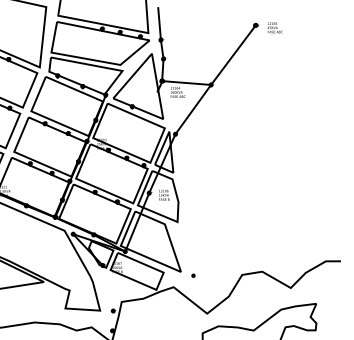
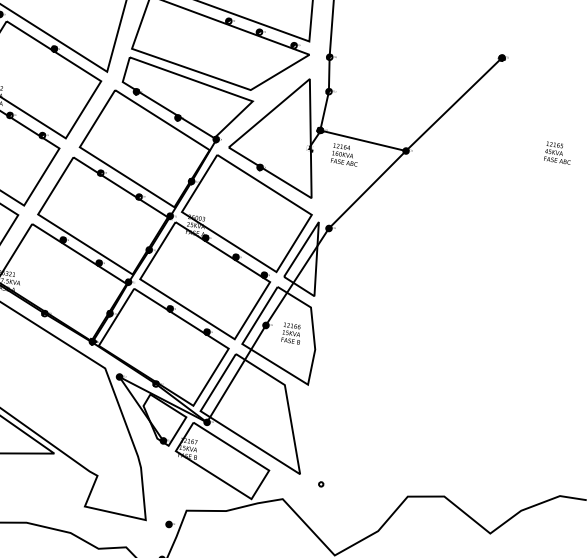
text: (274, 27) -> (557, 152), moved

